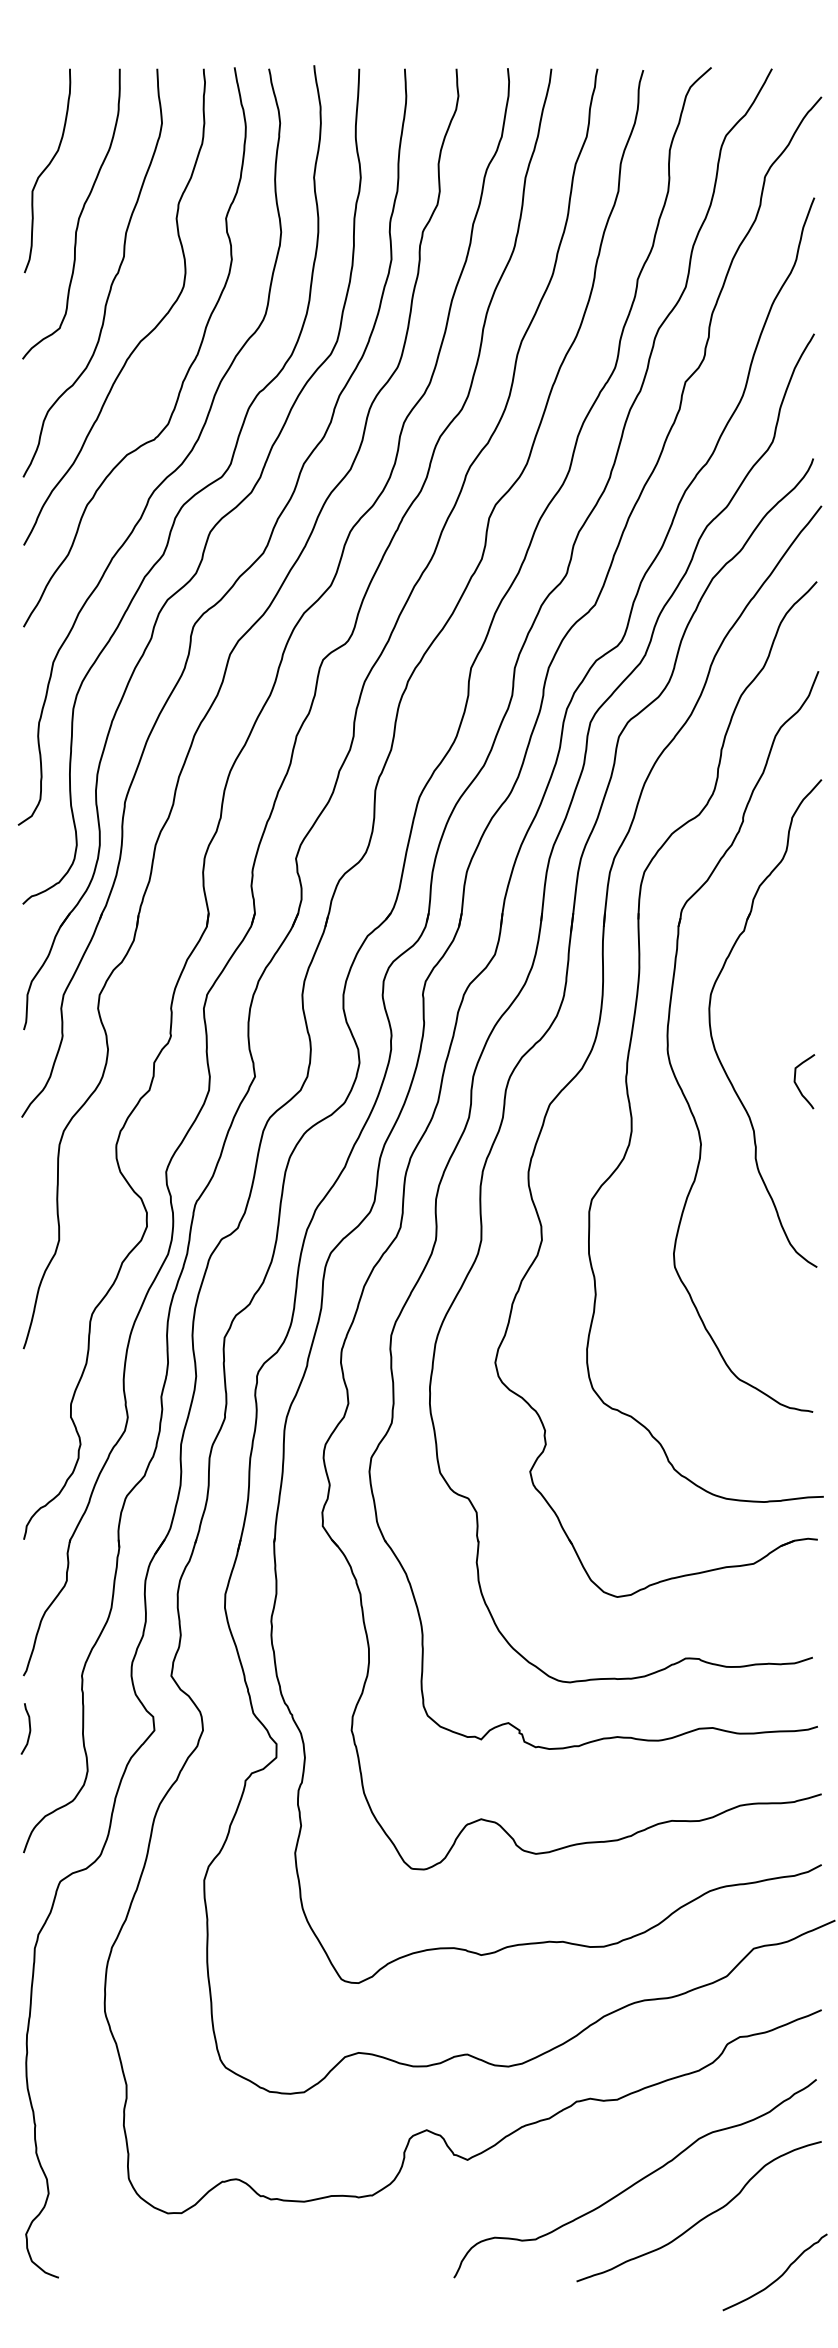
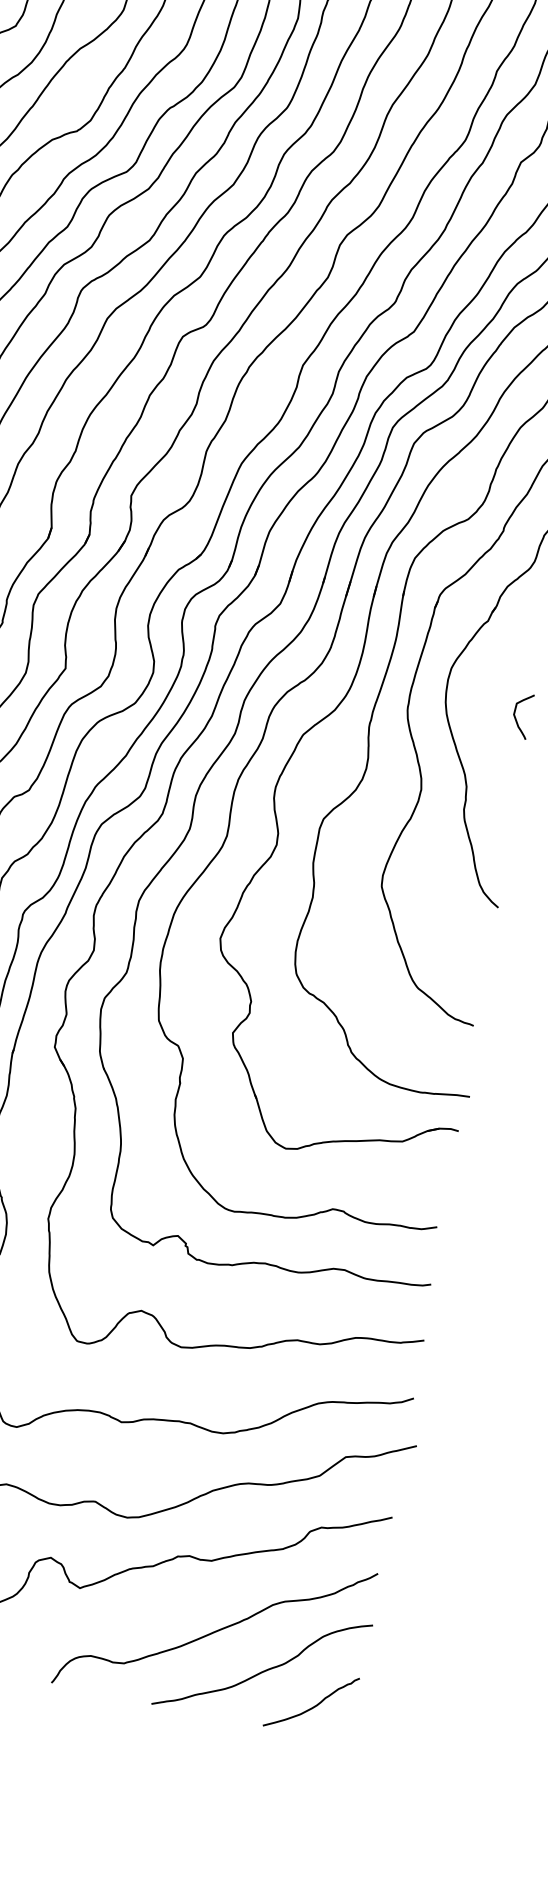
curve: (797, 1084) -> (516, 717), moved
curve: (776, 2278) -> (311, 1707), moved

